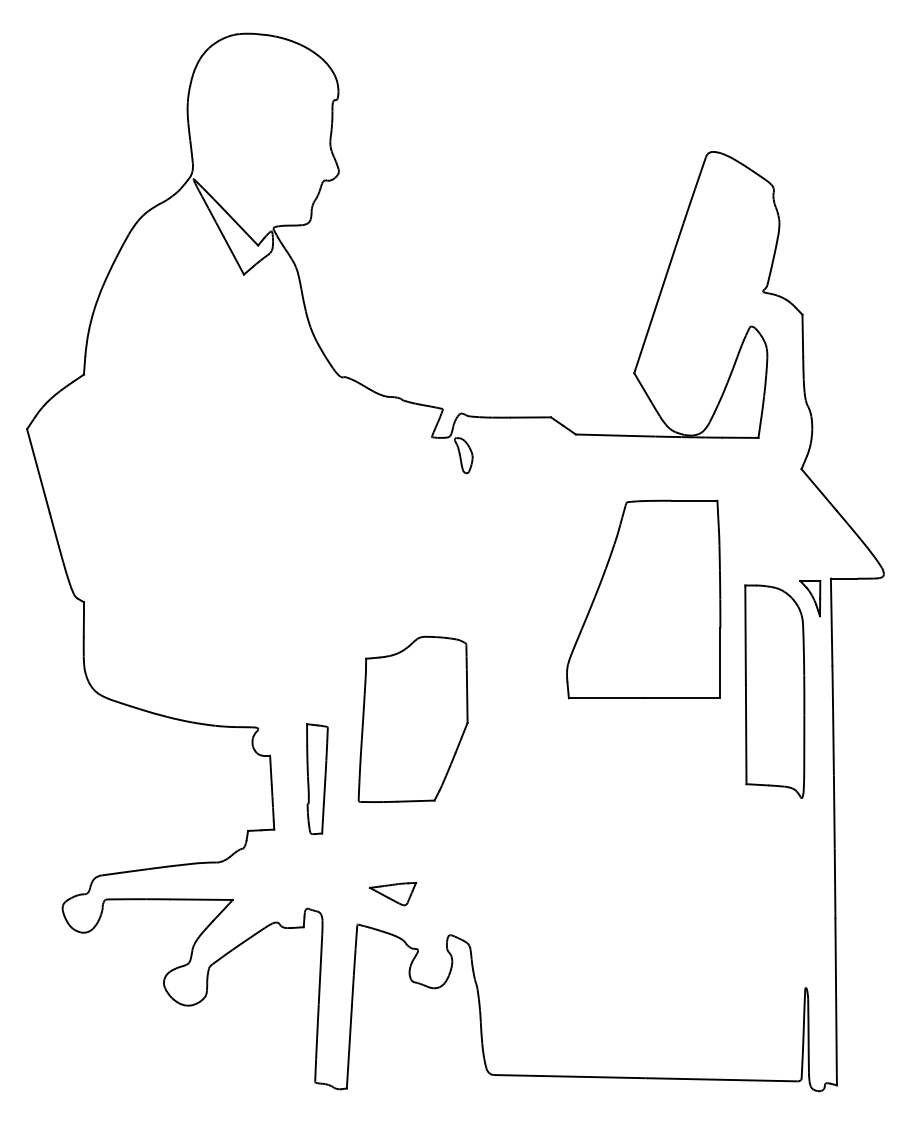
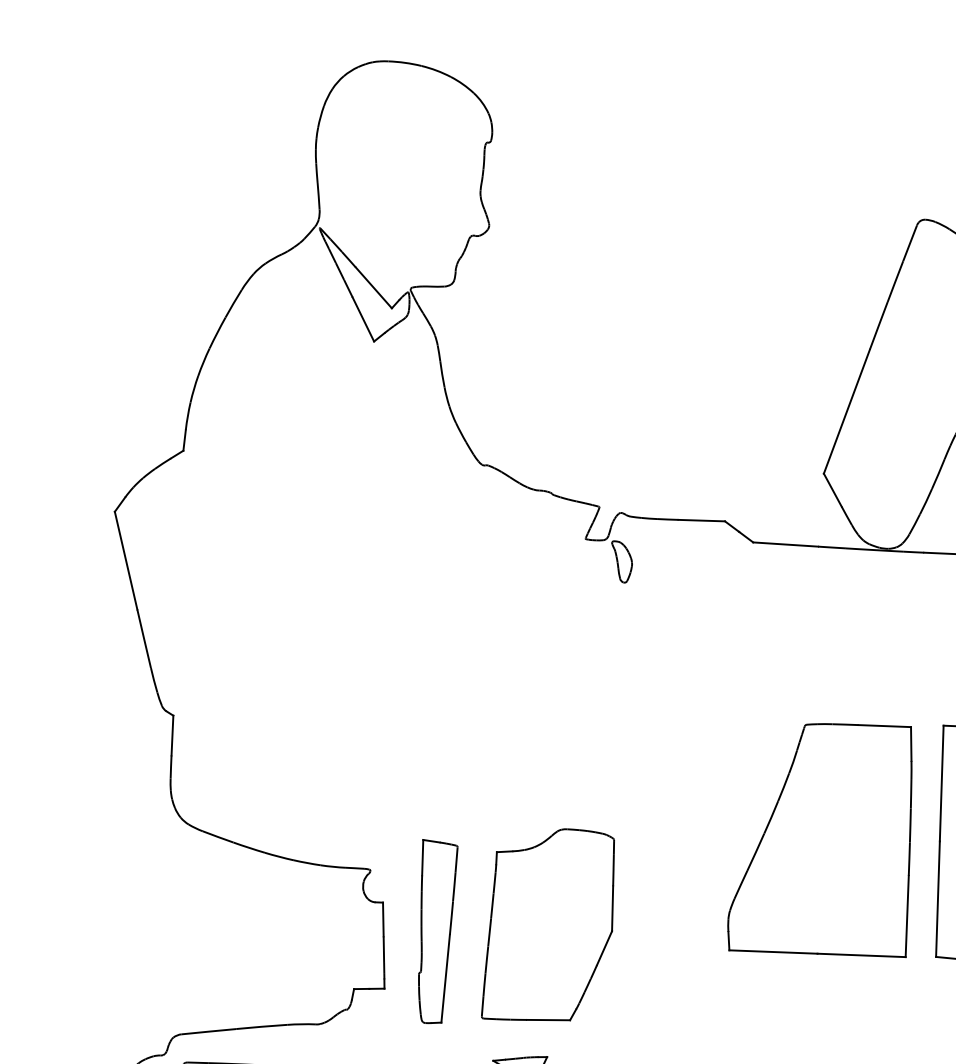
part: (643, 599) -> (820, 838), moved
part: (412, 718) -> (548, 923), moved
part: (317, 778) -> (437, 931), size x1.43

